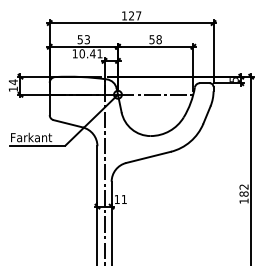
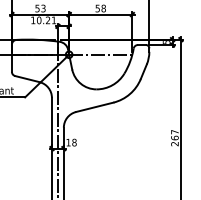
text: (92, 53) -> (47, 20), 10.41 -> 10.21
text: (243, 193) -> (174, 137), 182 -> 267
text: (124, 199) -> (74, 142), 11 -> 18

